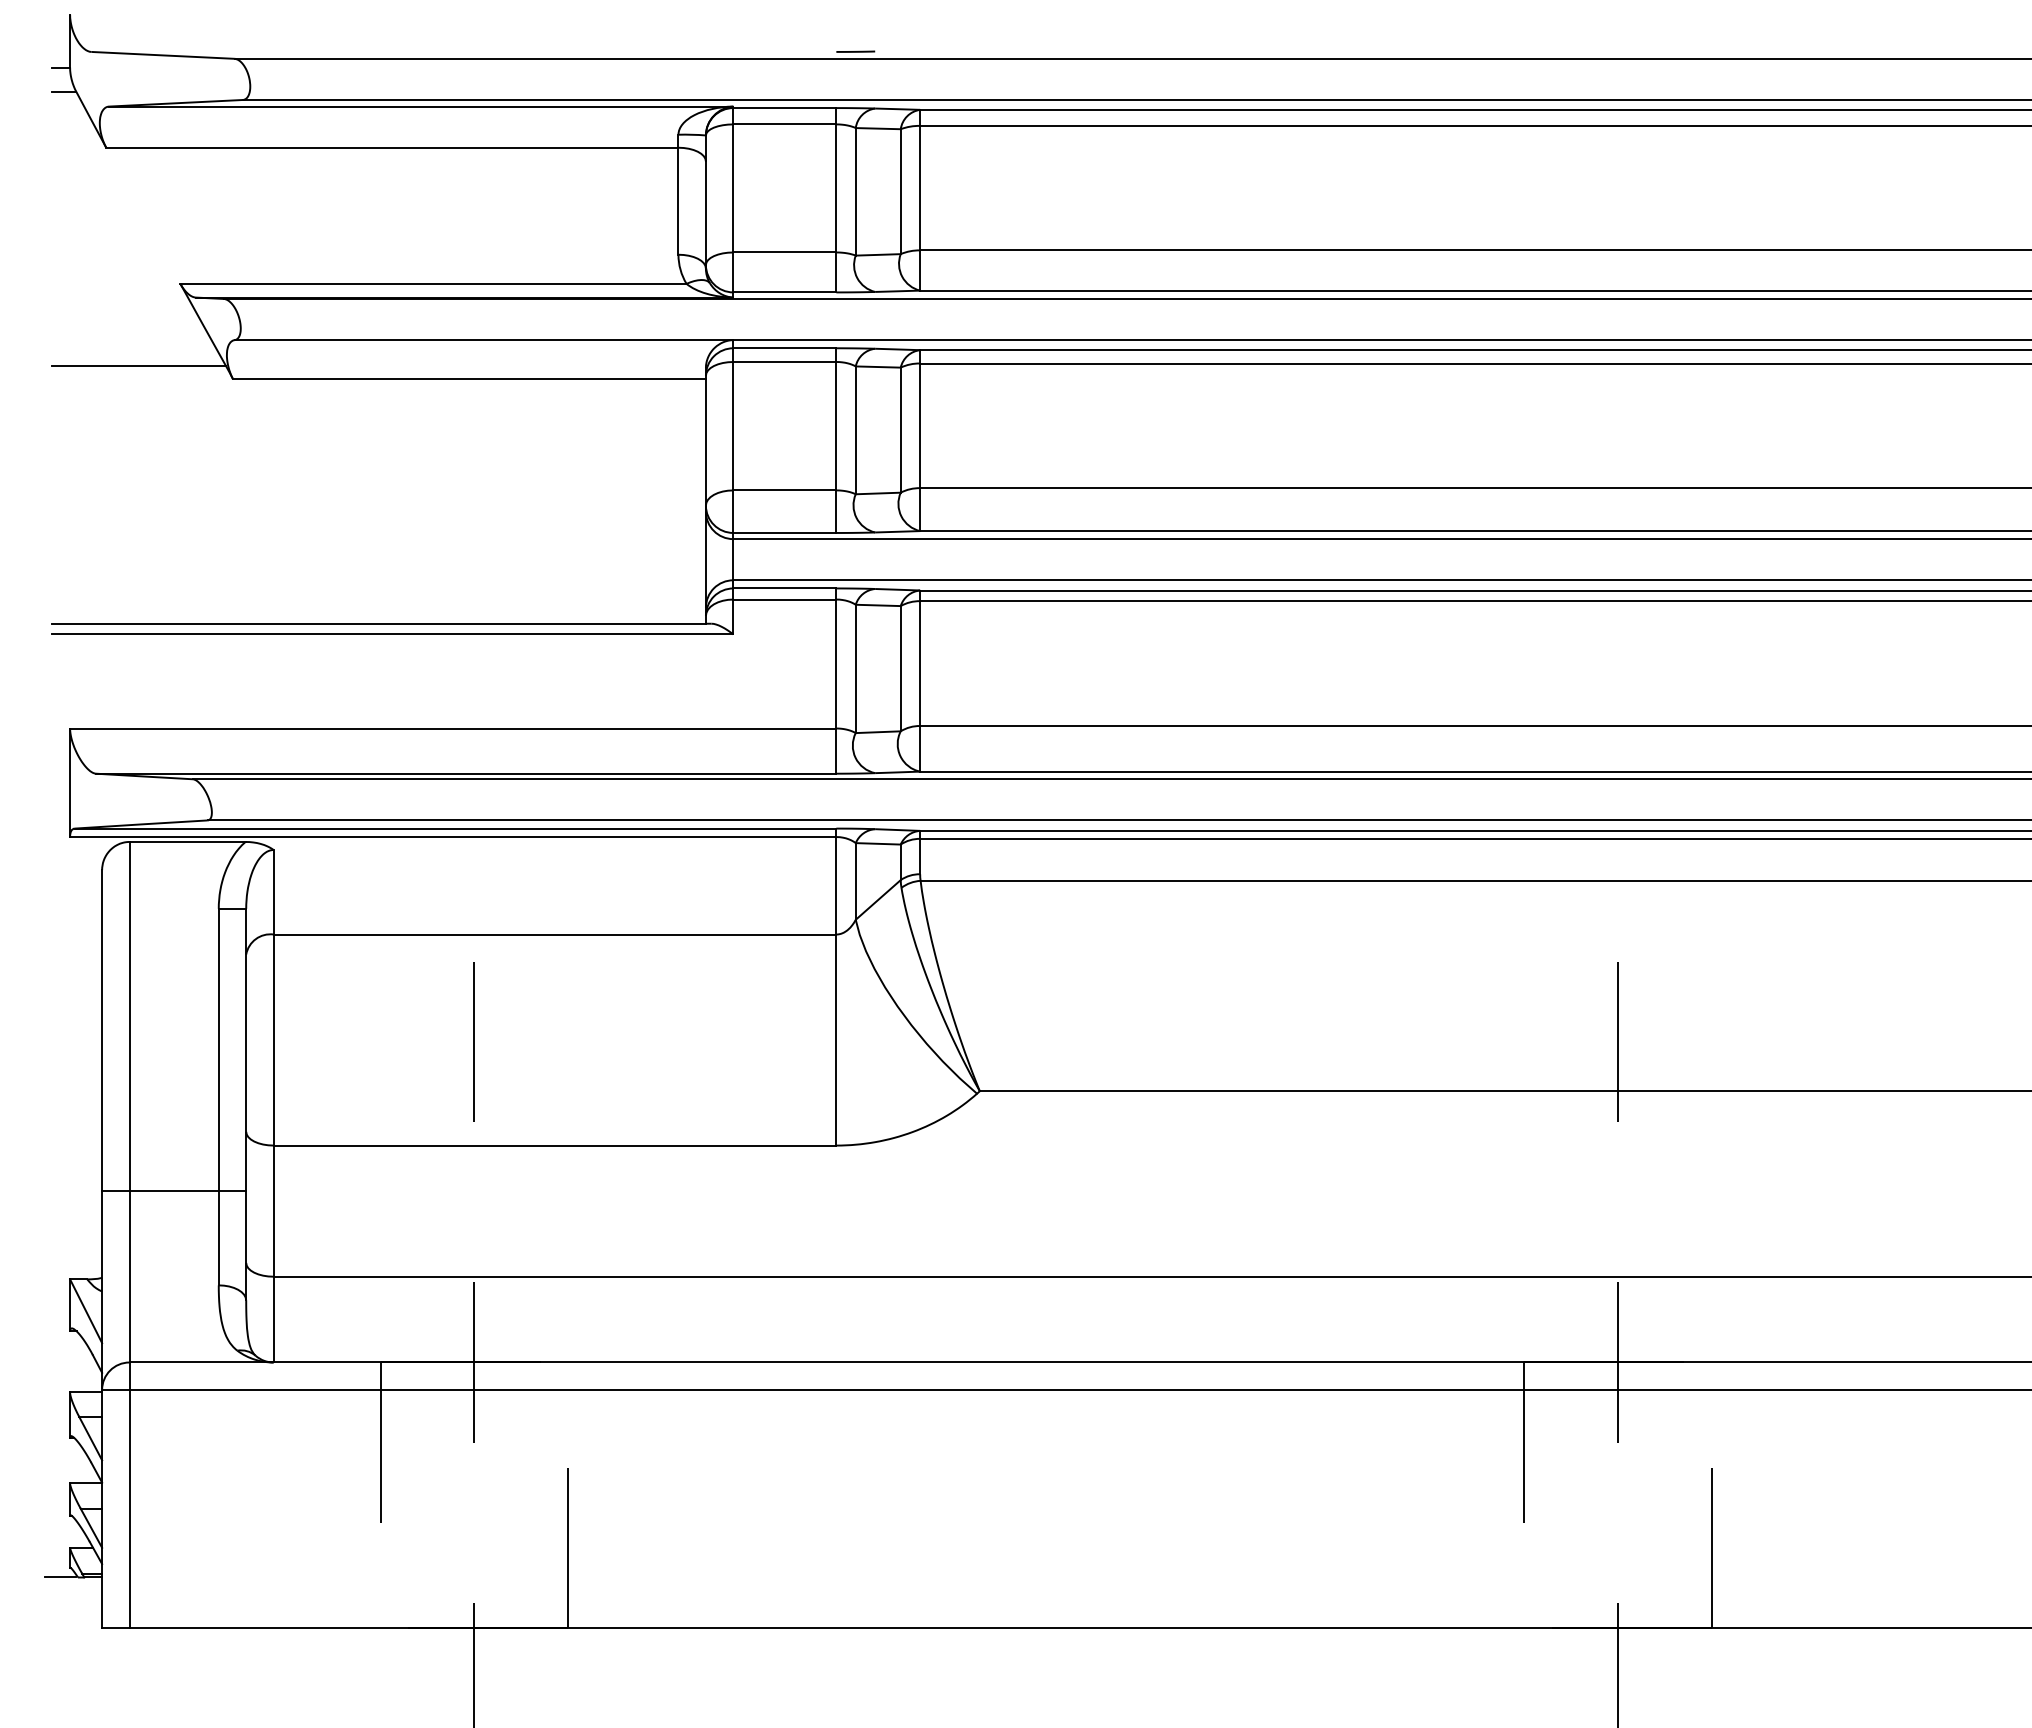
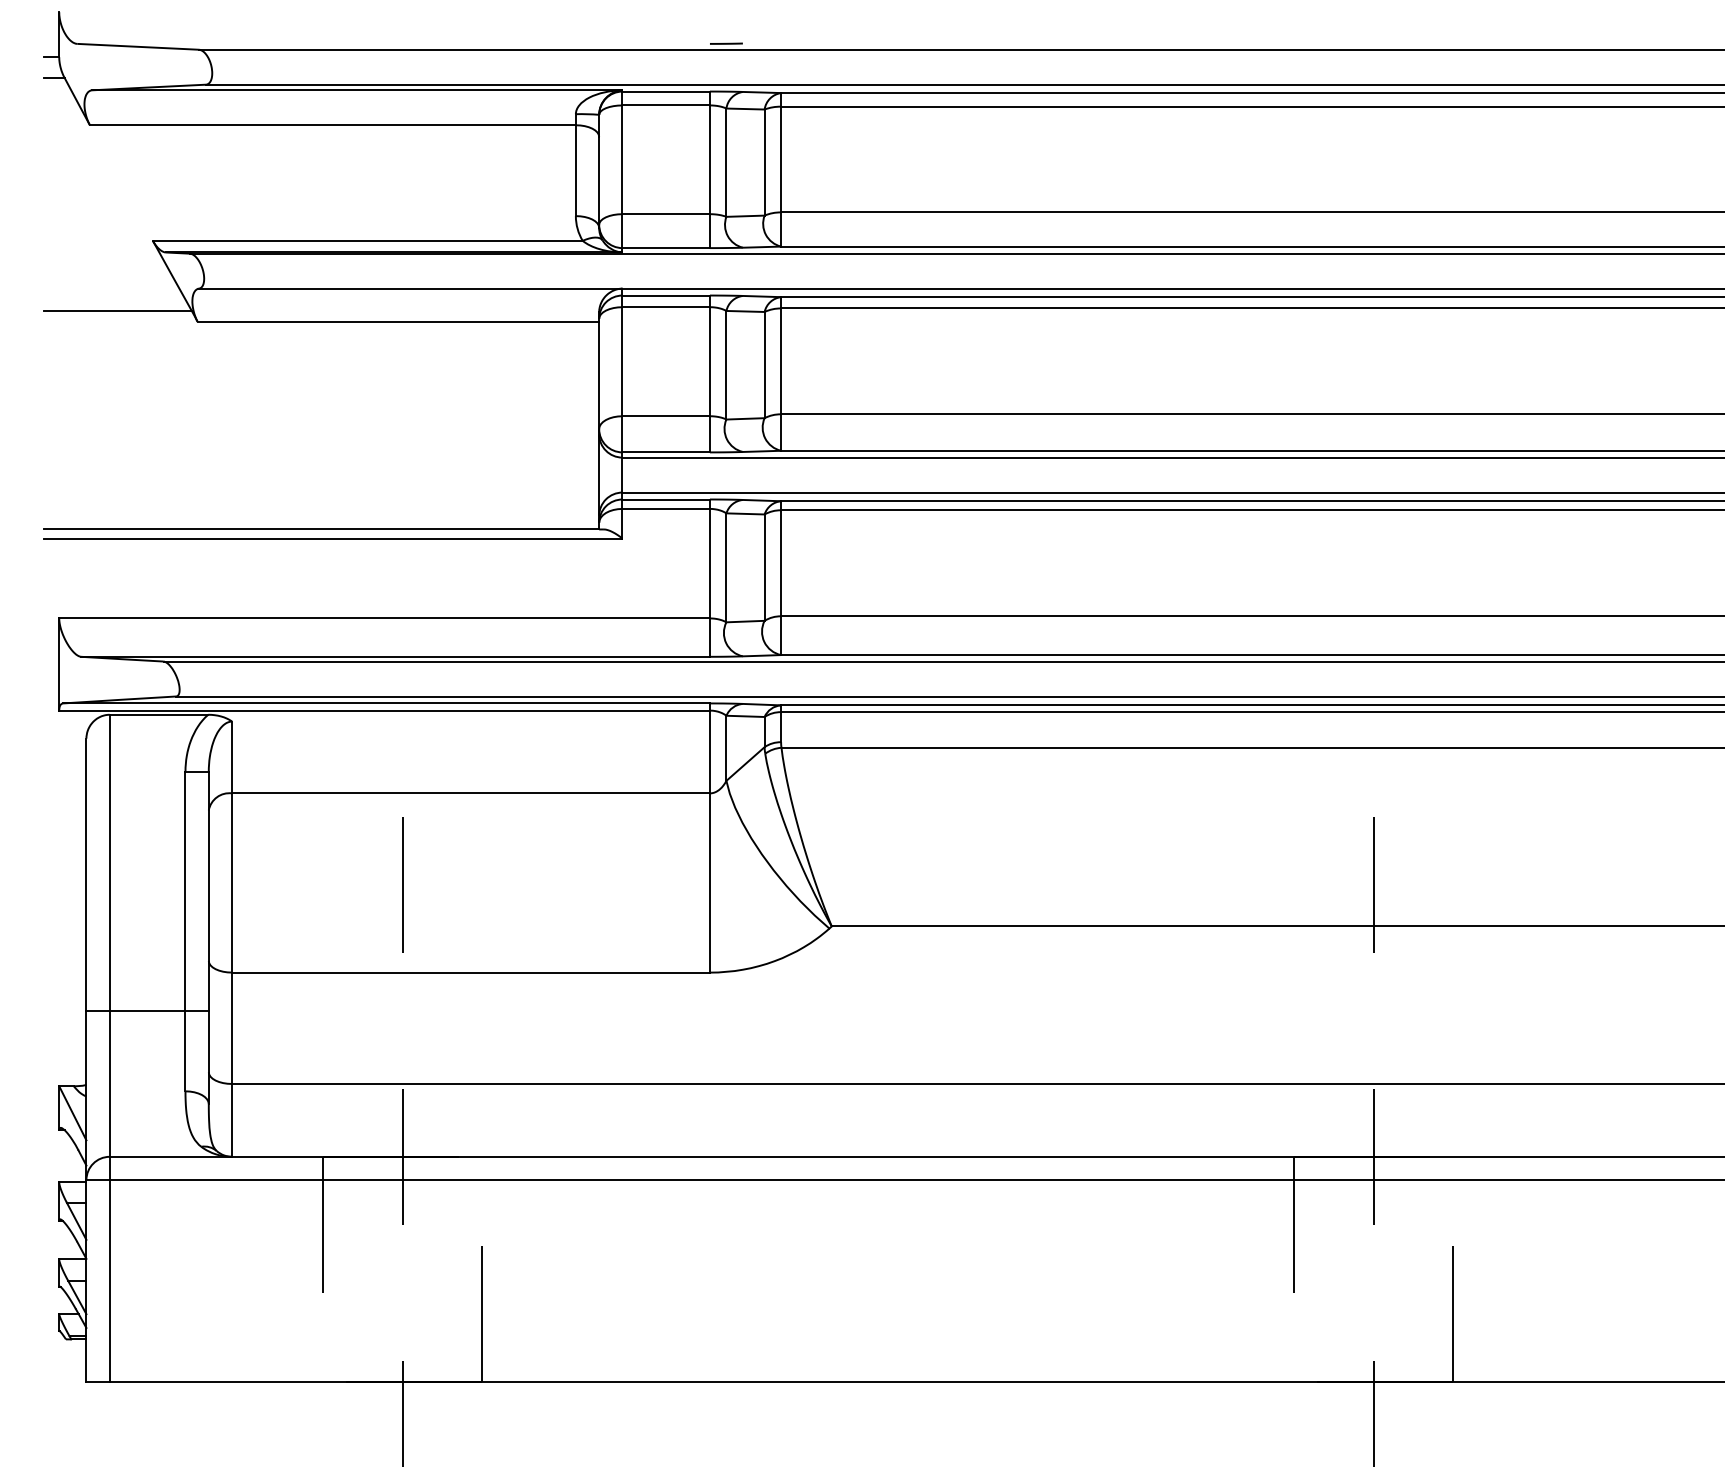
line: (60, 1577) -> (51, 1339), removed

